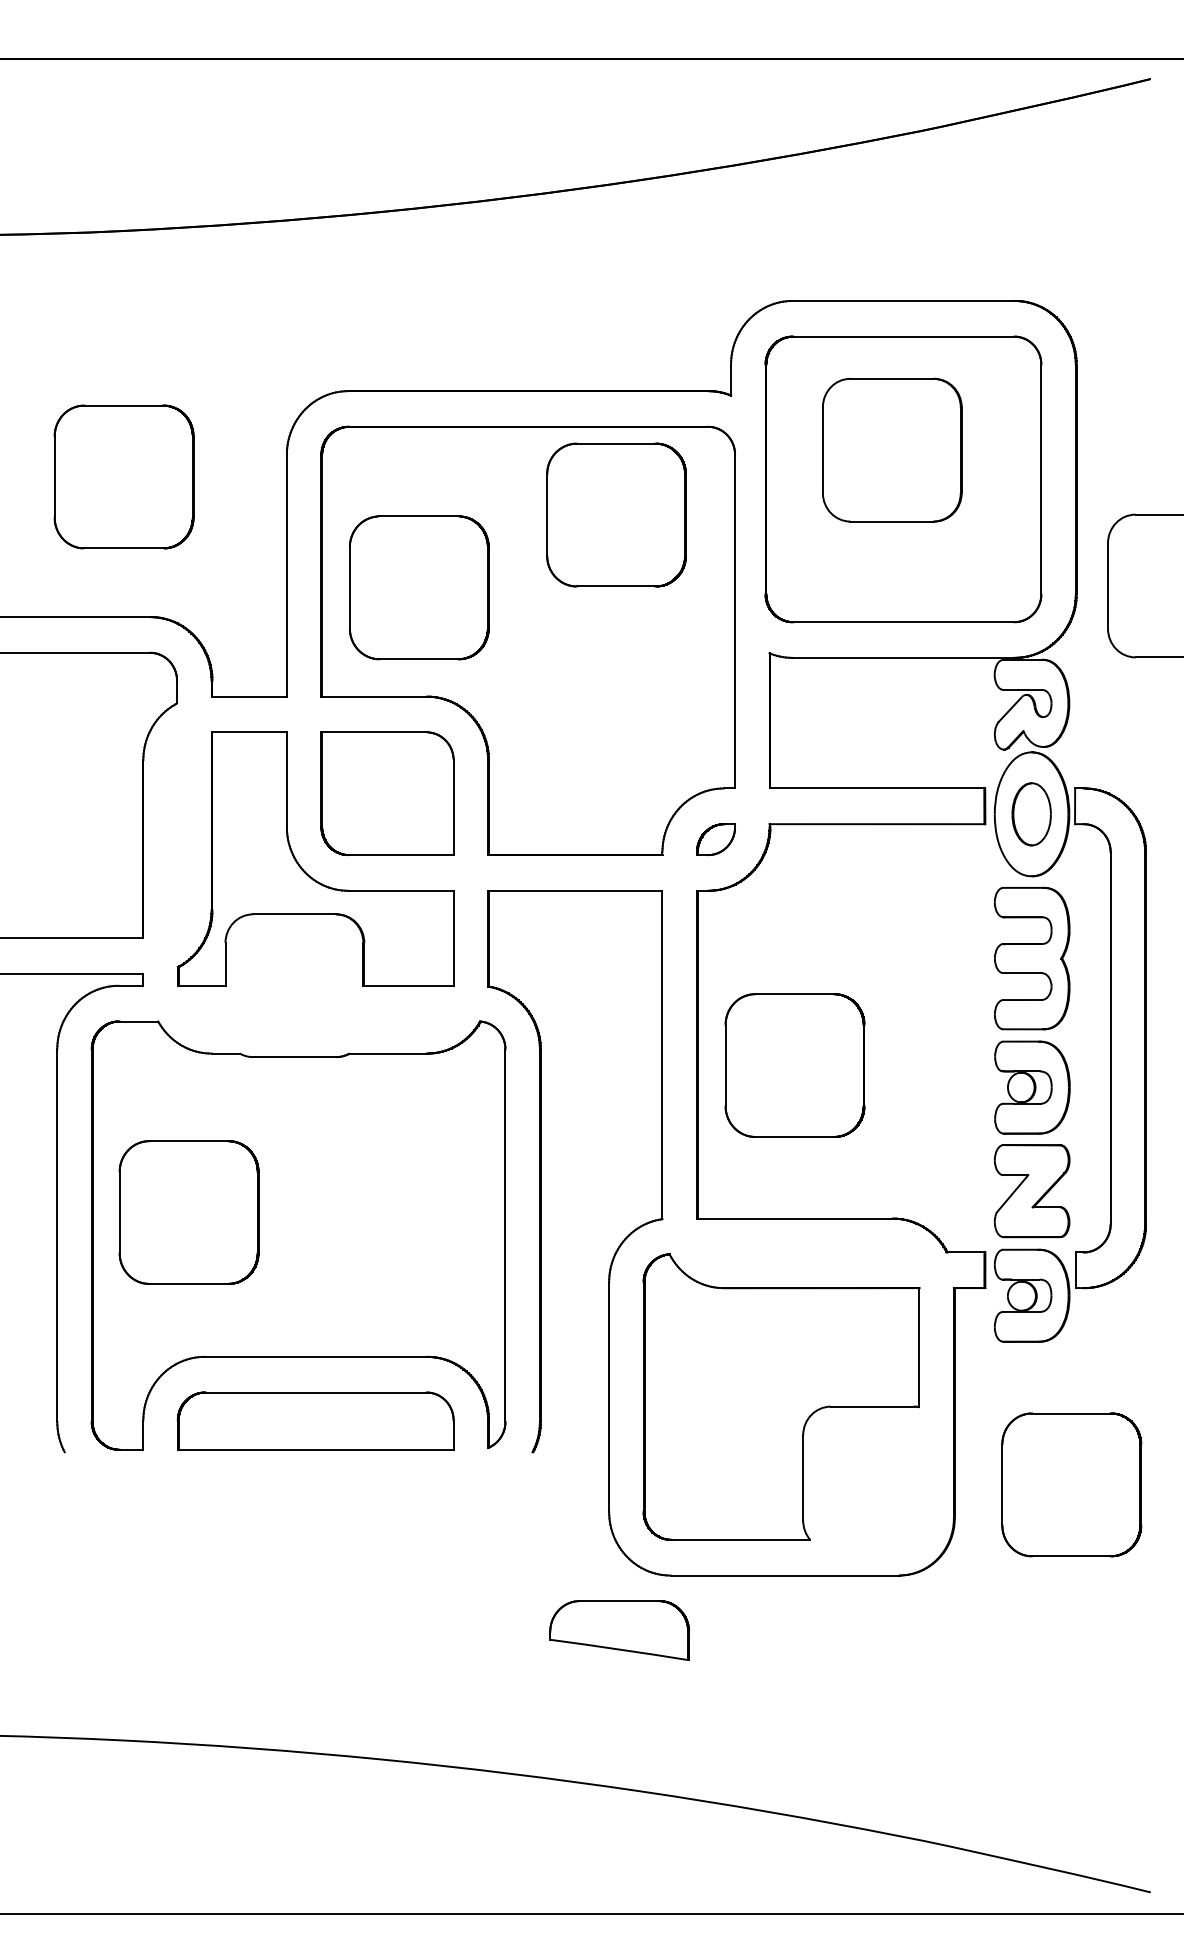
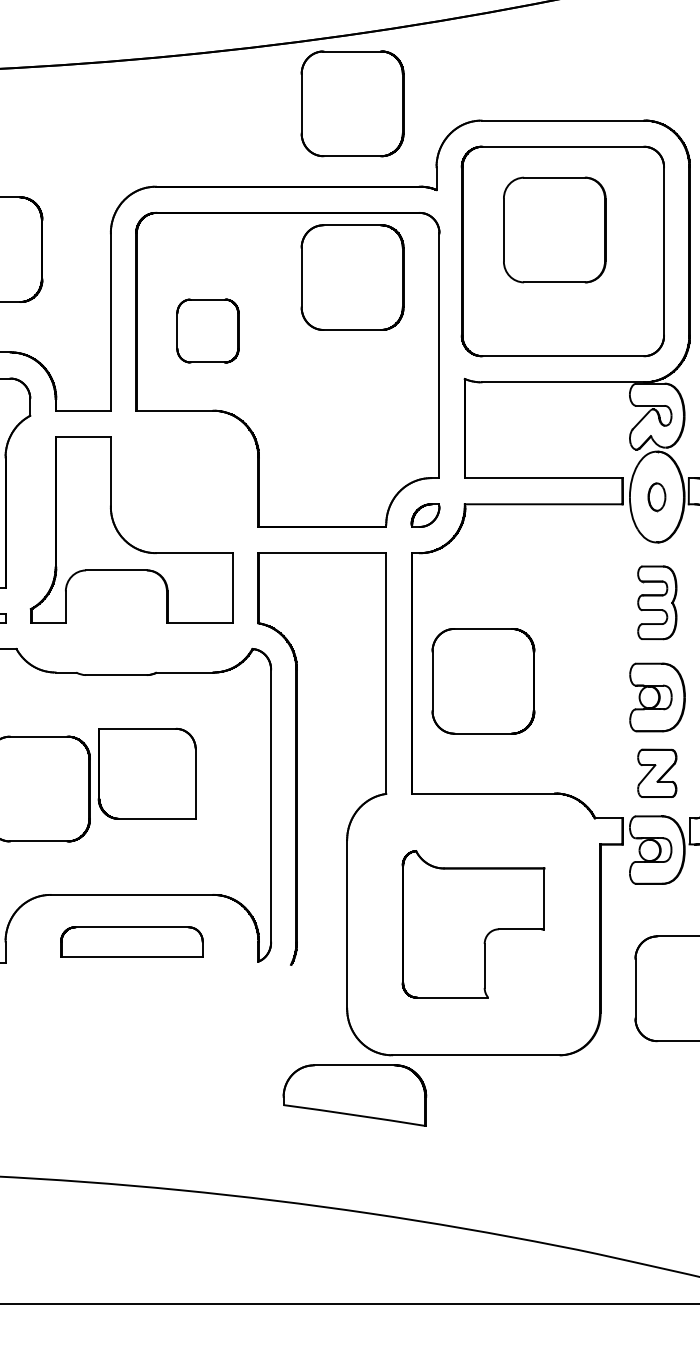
part: (616, 277) -> (352, 103), added
part: (419, 587) -> (208, 330), size x0.6
part: (387, 793) -> (147, 773), moved
part: (1031, 814) -> (656, 497), size x0.6
part: (1031, 958) -> (656, 602), size x0.7
part: (1031, 1191) -> (656, 773), size x0.7
part: (781, 1396) -> (473, 923), size x0.7
part: (315, 1420) -> (131, 941), size x0.7
part: (619, 1630) -> (354, 1095), size x1.4

